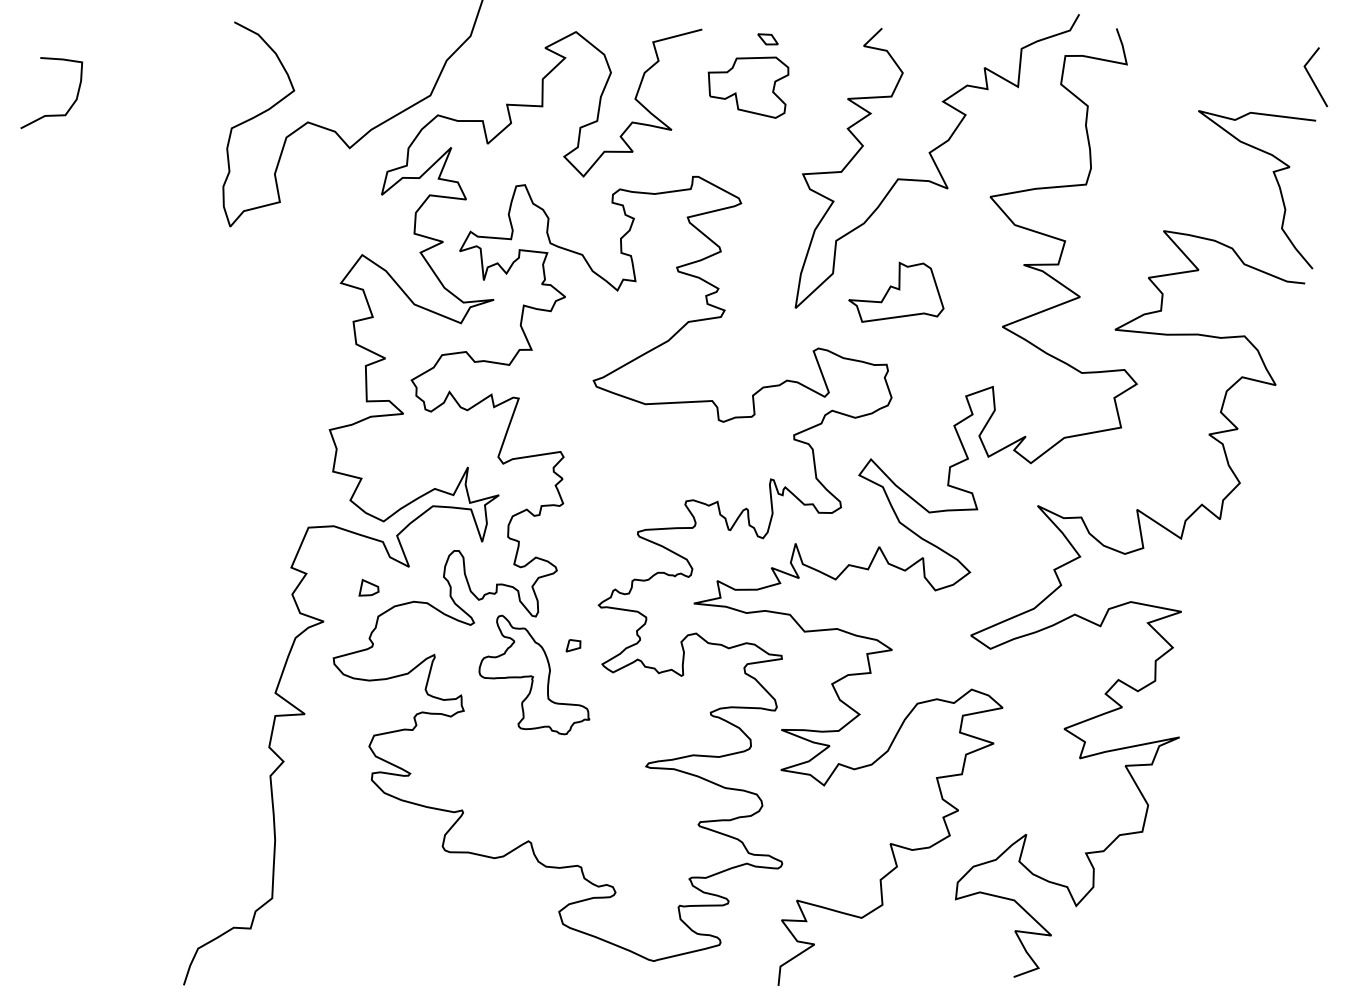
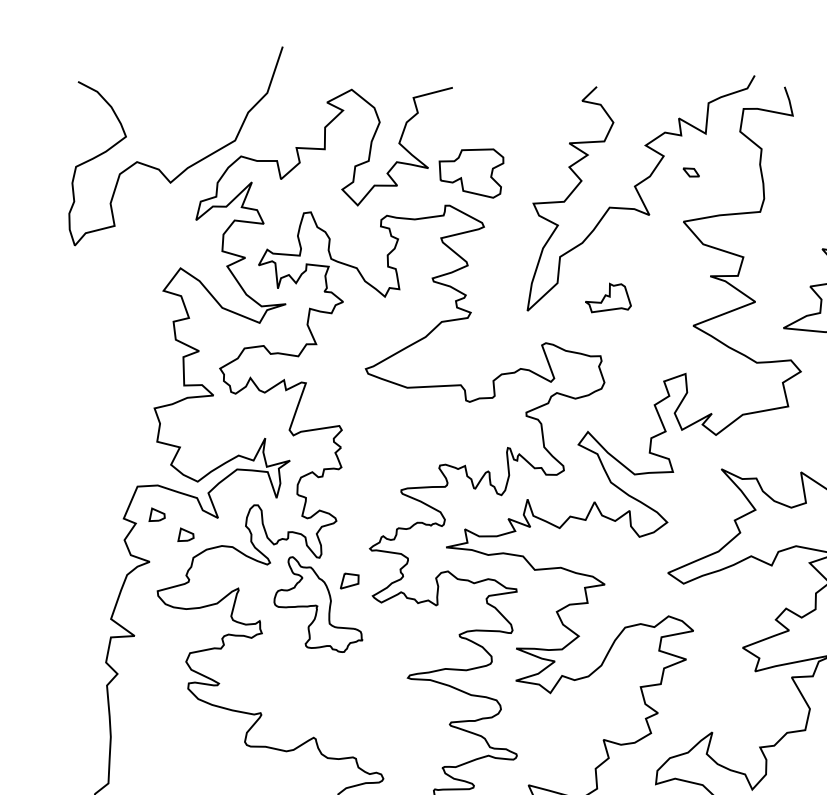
part: (767, 39) -> (690, 172), moved
part: (748, 87) -> (471, 173), moved
part: (896, 291) -> (608, 297), size x0.6
part: (332, 562) -> (156, 514), added
part: (573, 645) -> (349, 581), size x1.6

